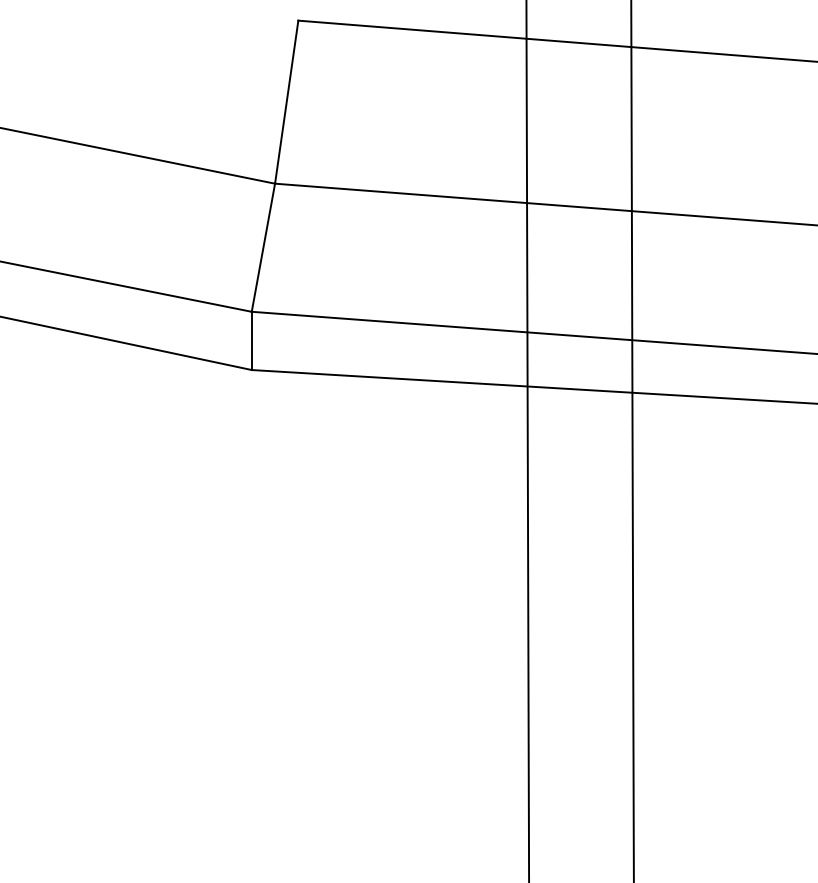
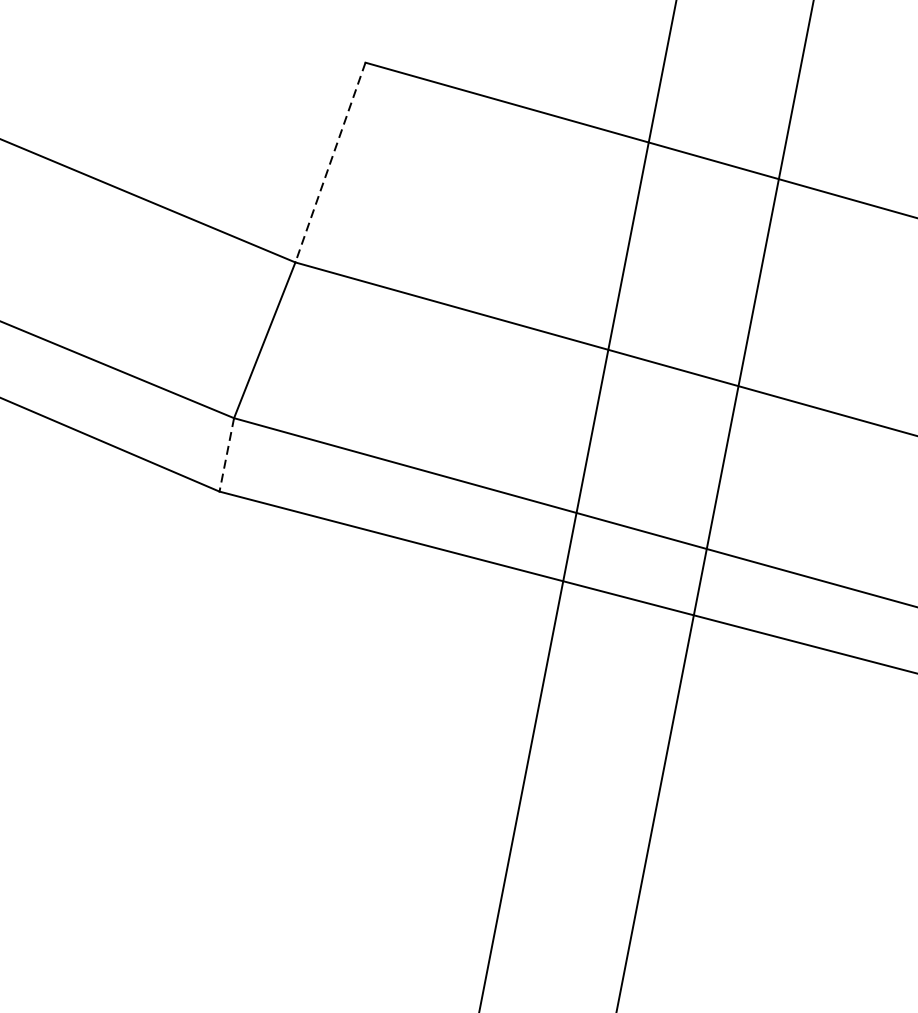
line: (286, 102) -> (330, 162), solid -> dashed
line: (251, 341) -> (226, 455), solid -> dashed

